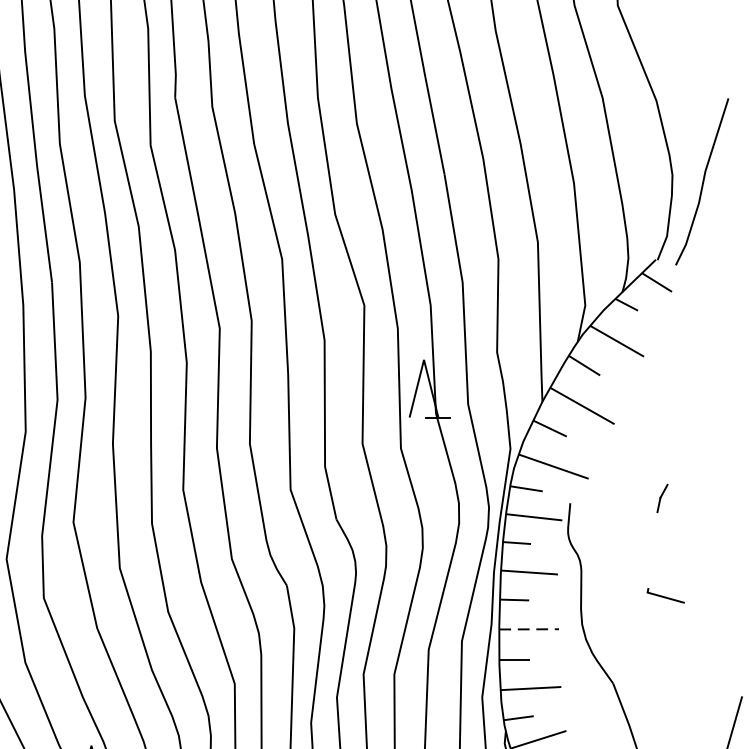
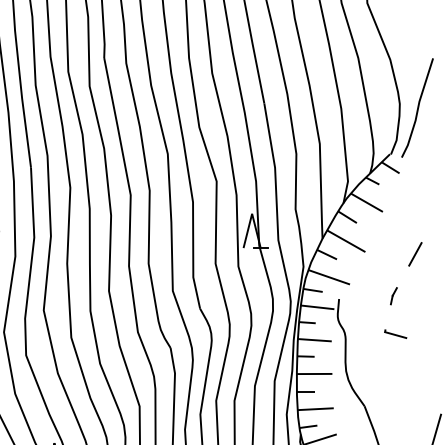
line: (698, 428) -> (415, 254), added
line: (663, 594) -> (394, 333), moved
line: (528, 630) -> (314, 374), dashed -> solid

